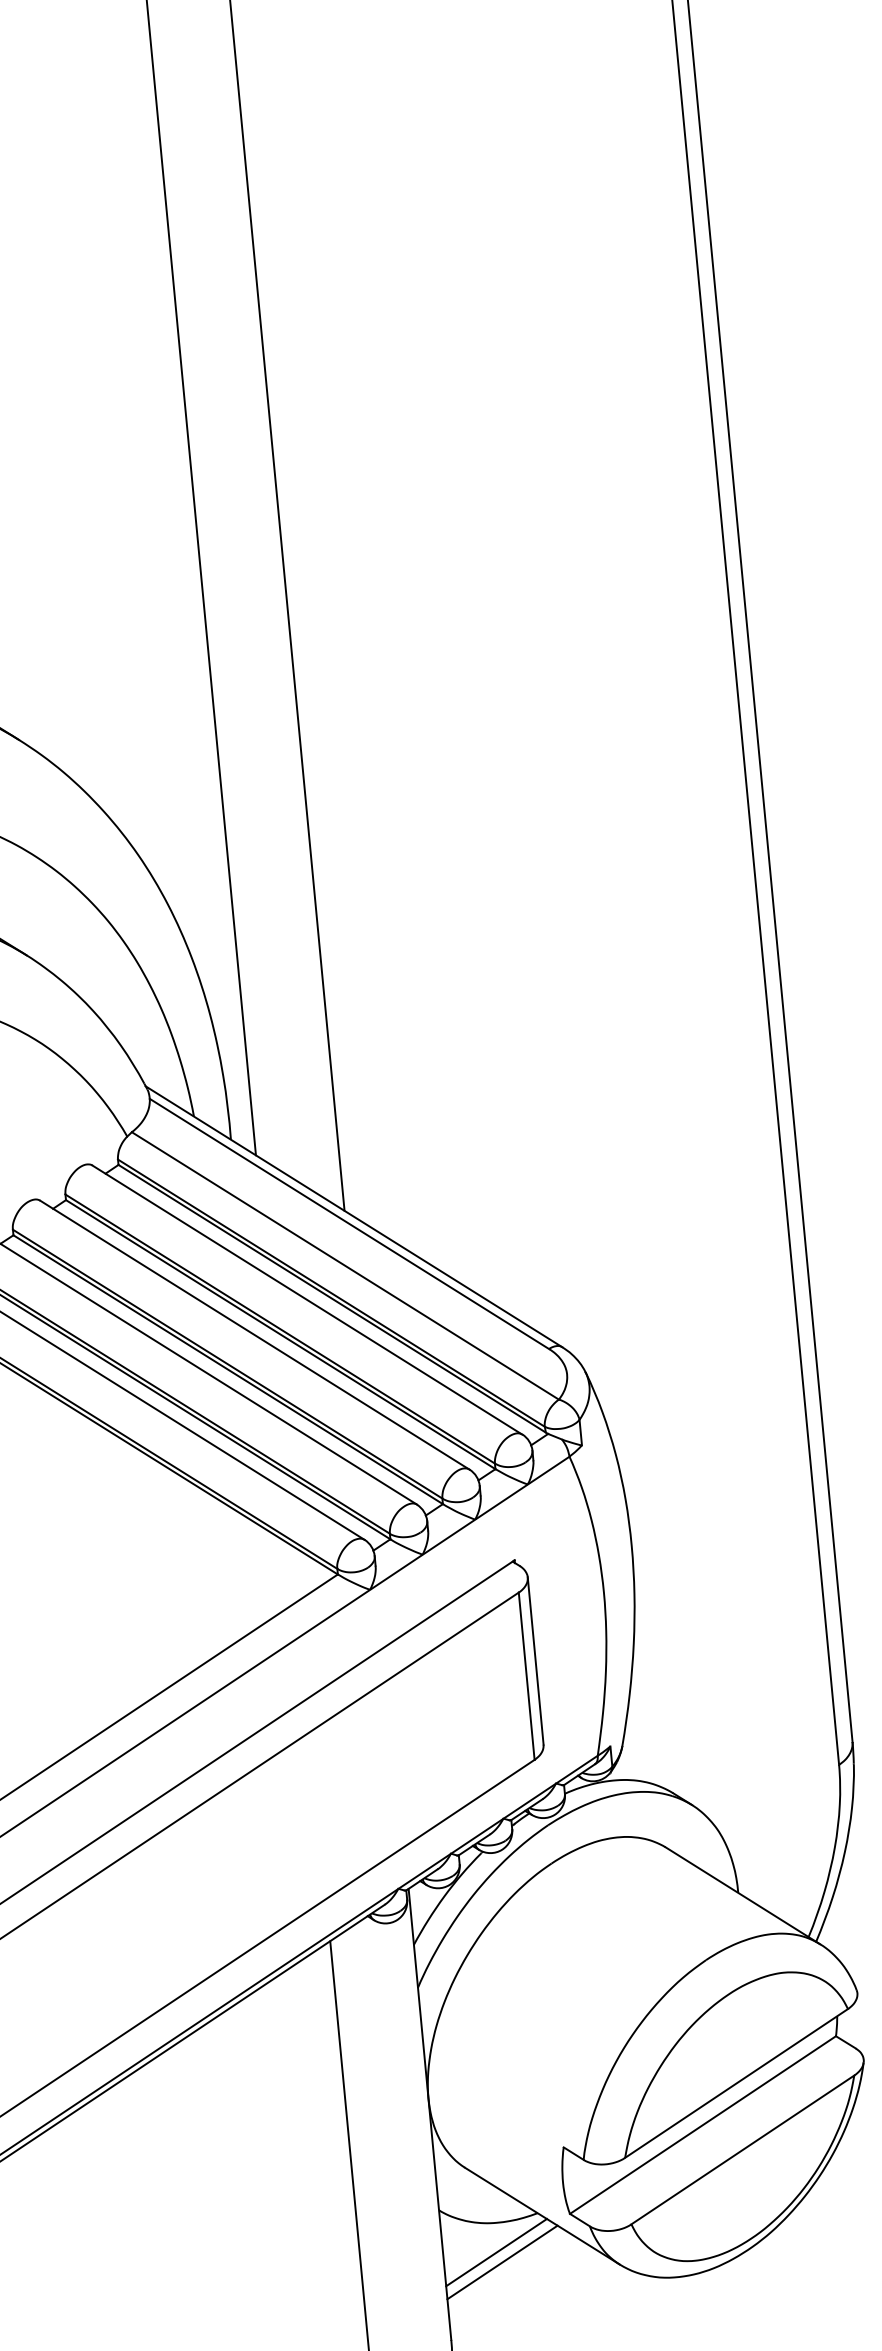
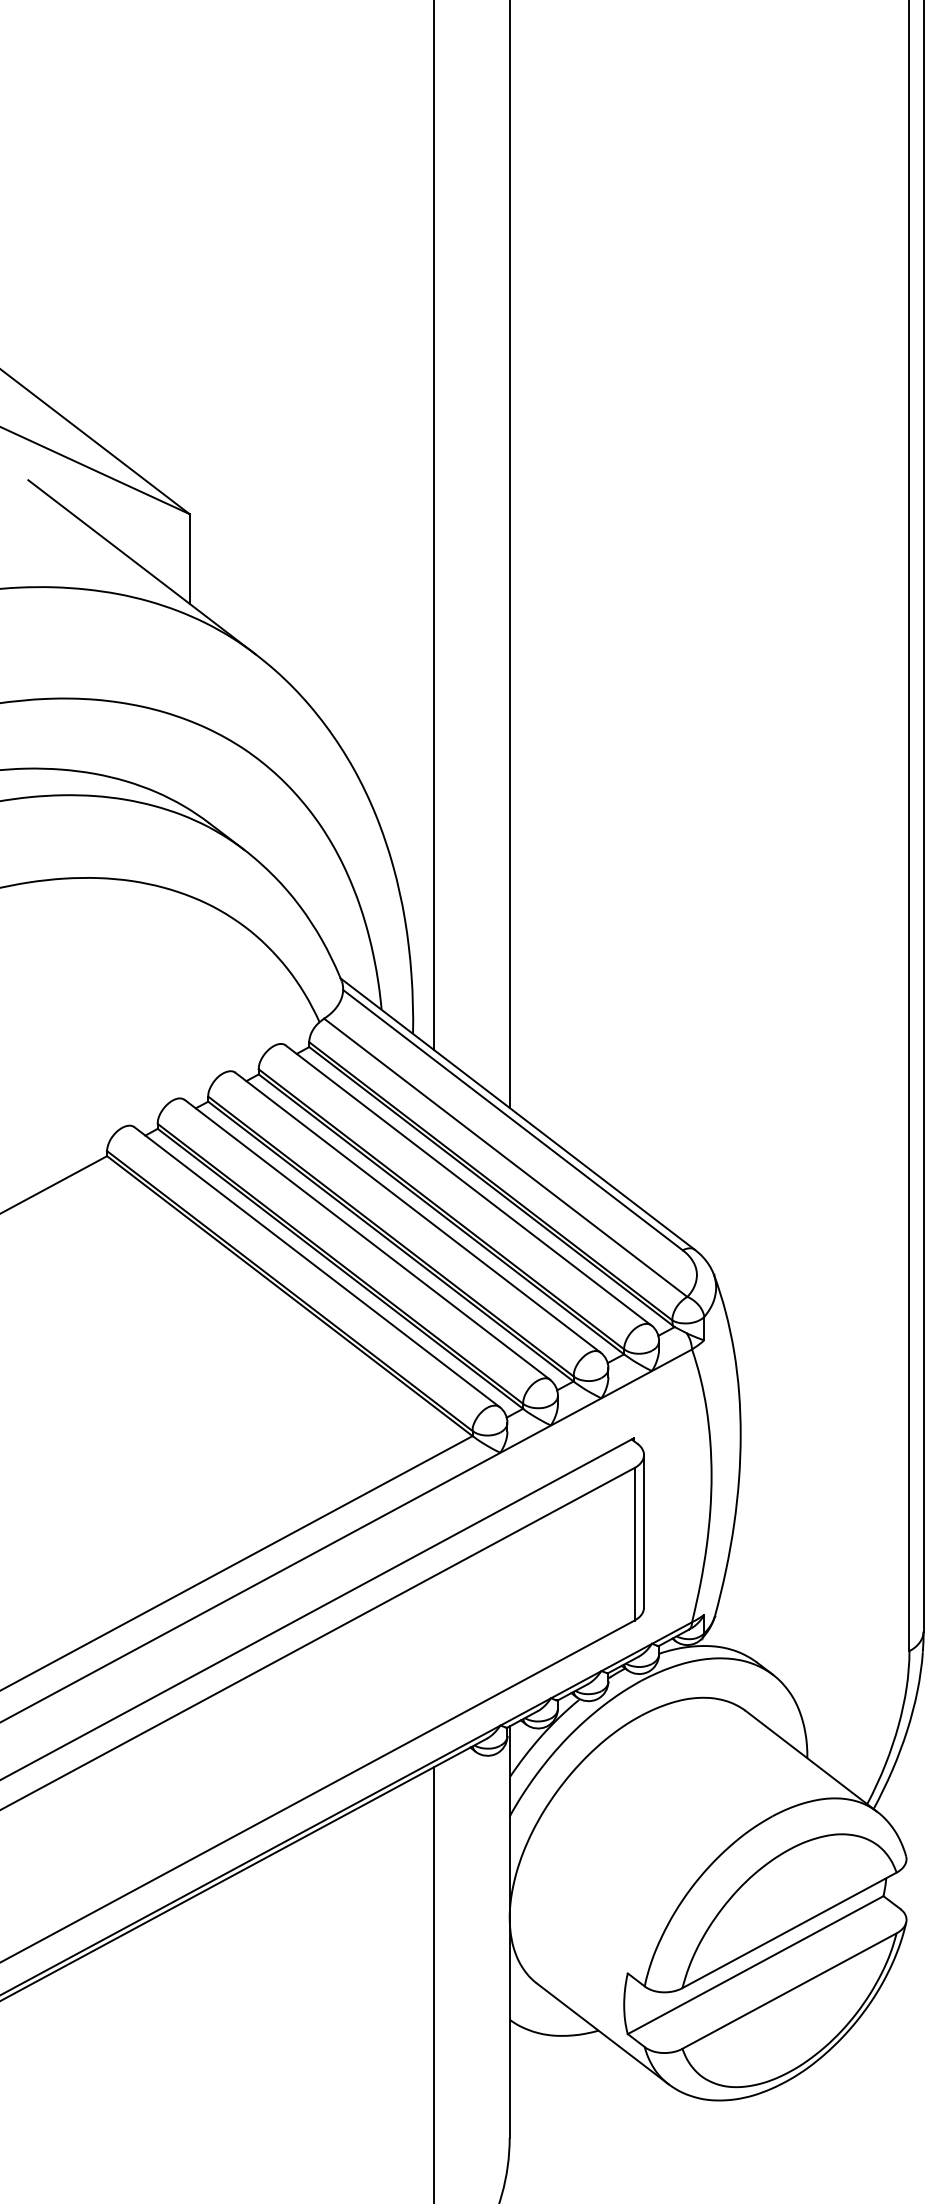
line: (495, 2252) -> (557, 2062), removed
line: (502, 2261) -> (562, 2071), removed

